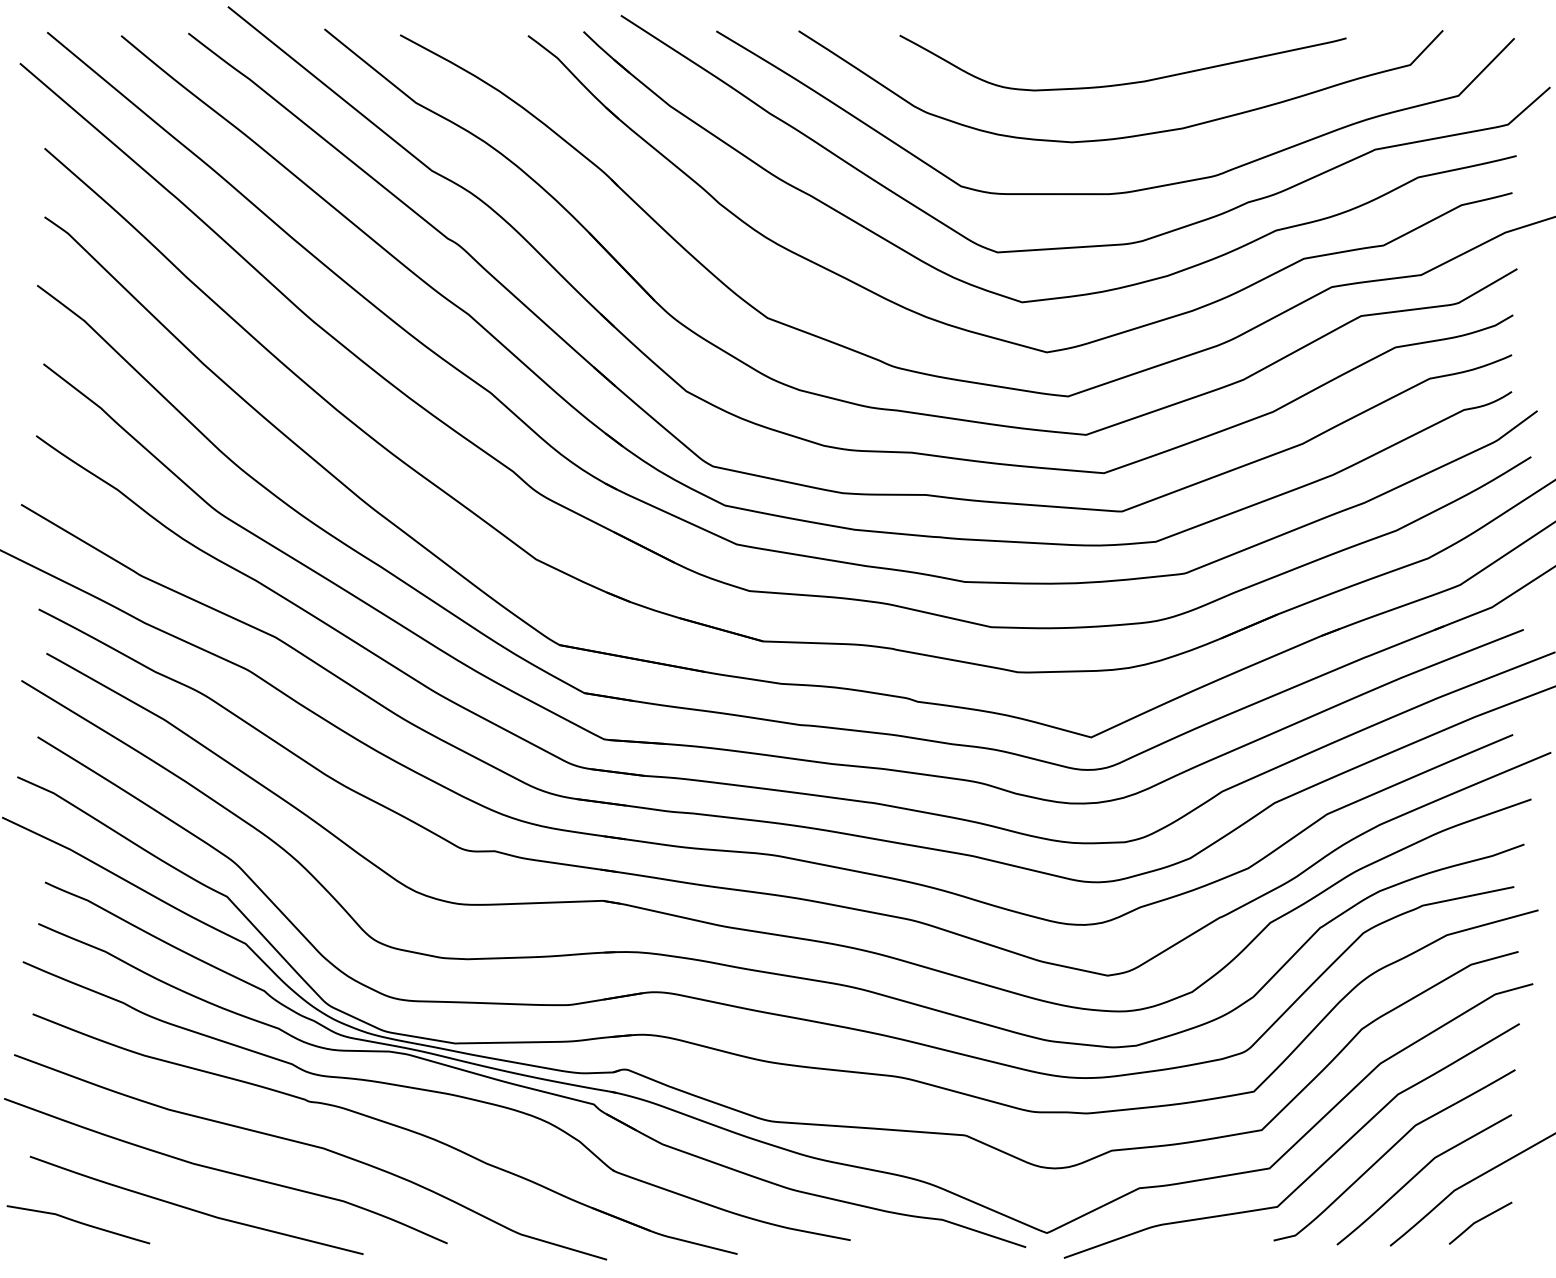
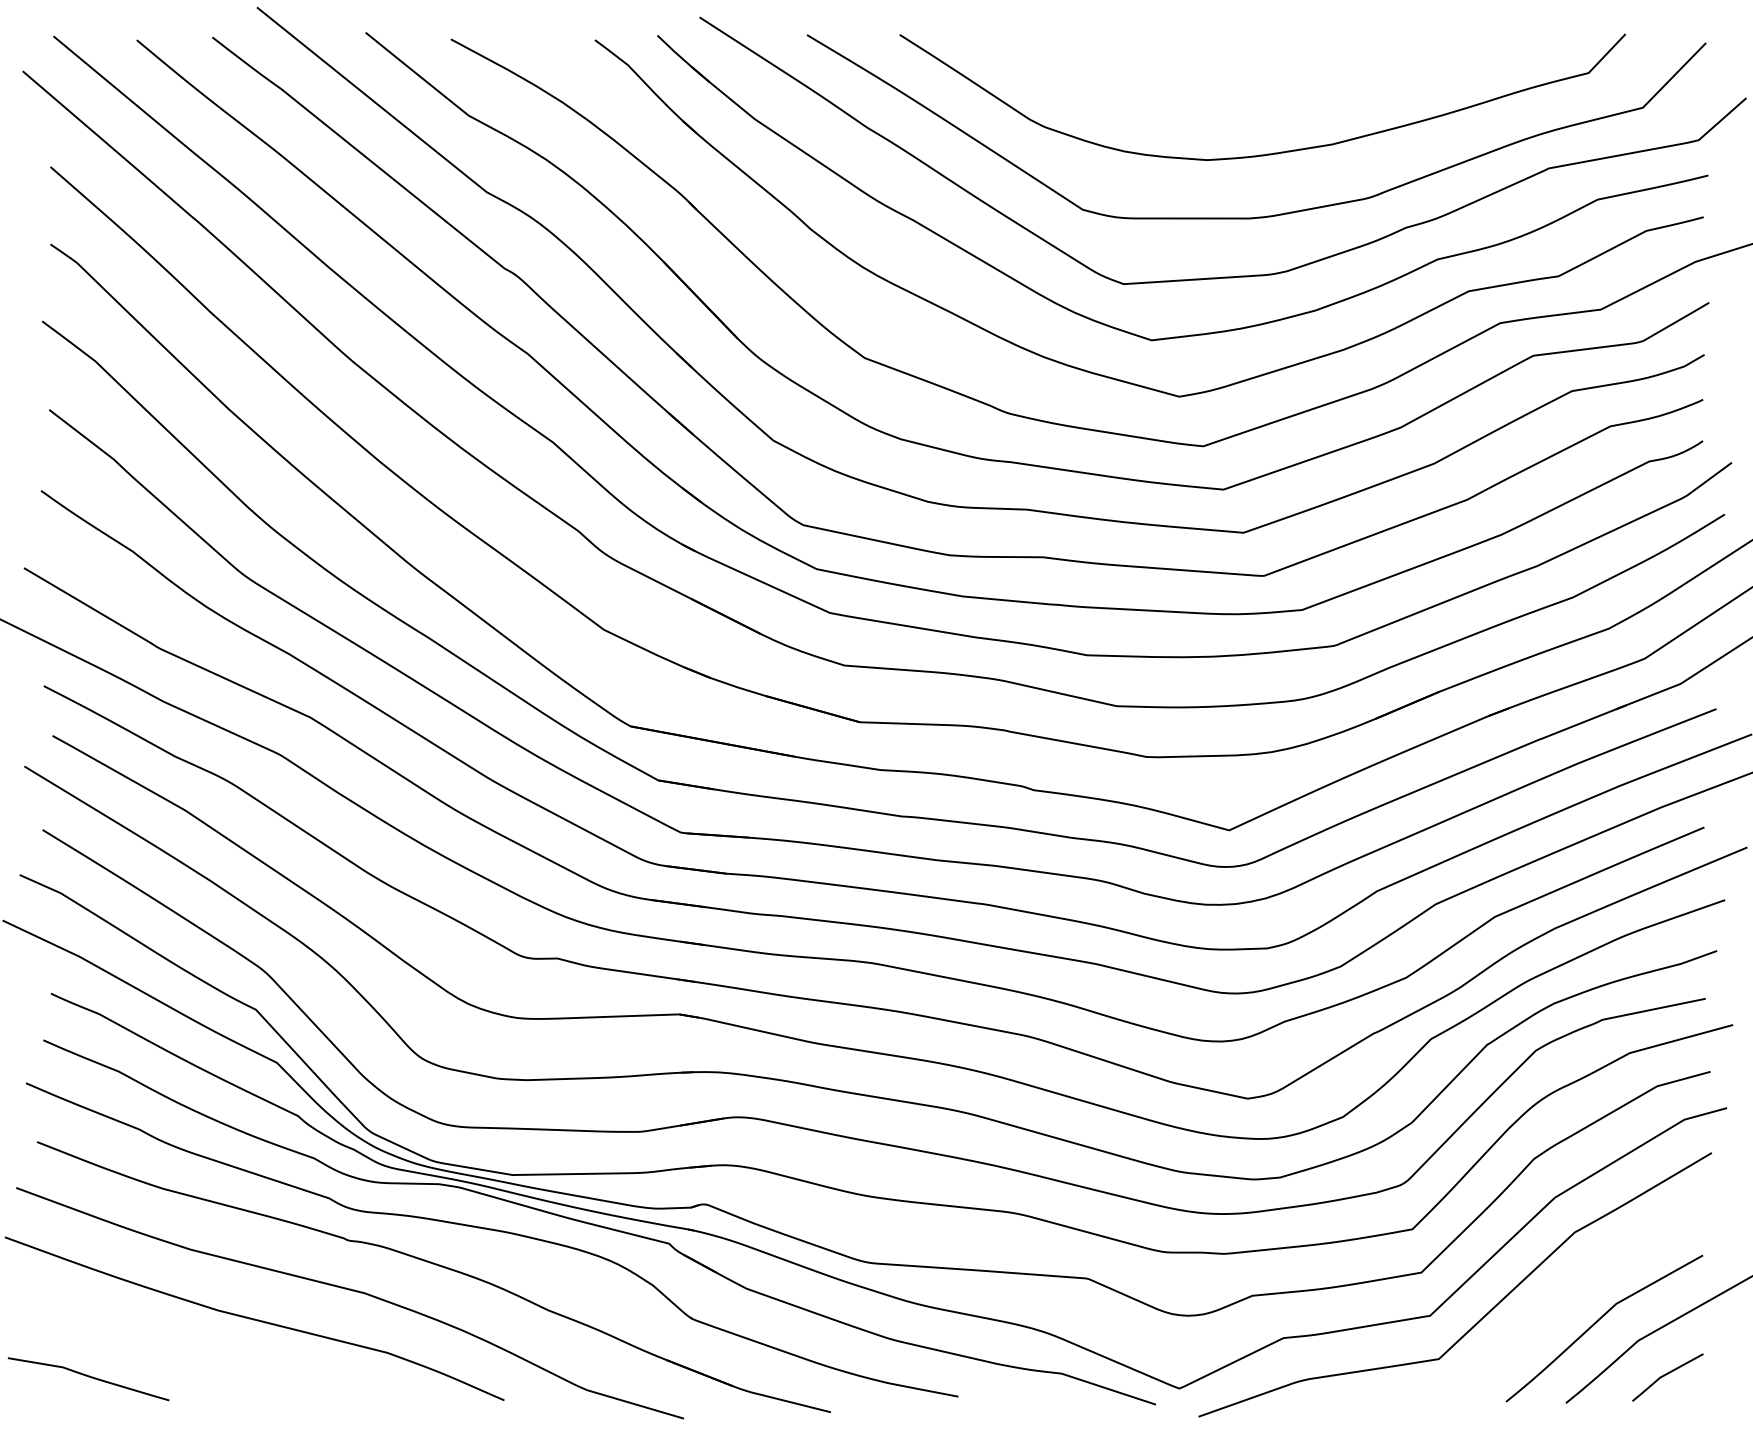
curve: (1124, 83) -> (1266, 93), removed
curve: (1391, 1149) -> (1567, 1294), removed
curve: (196, 1209) -> (221, 1362), removed

